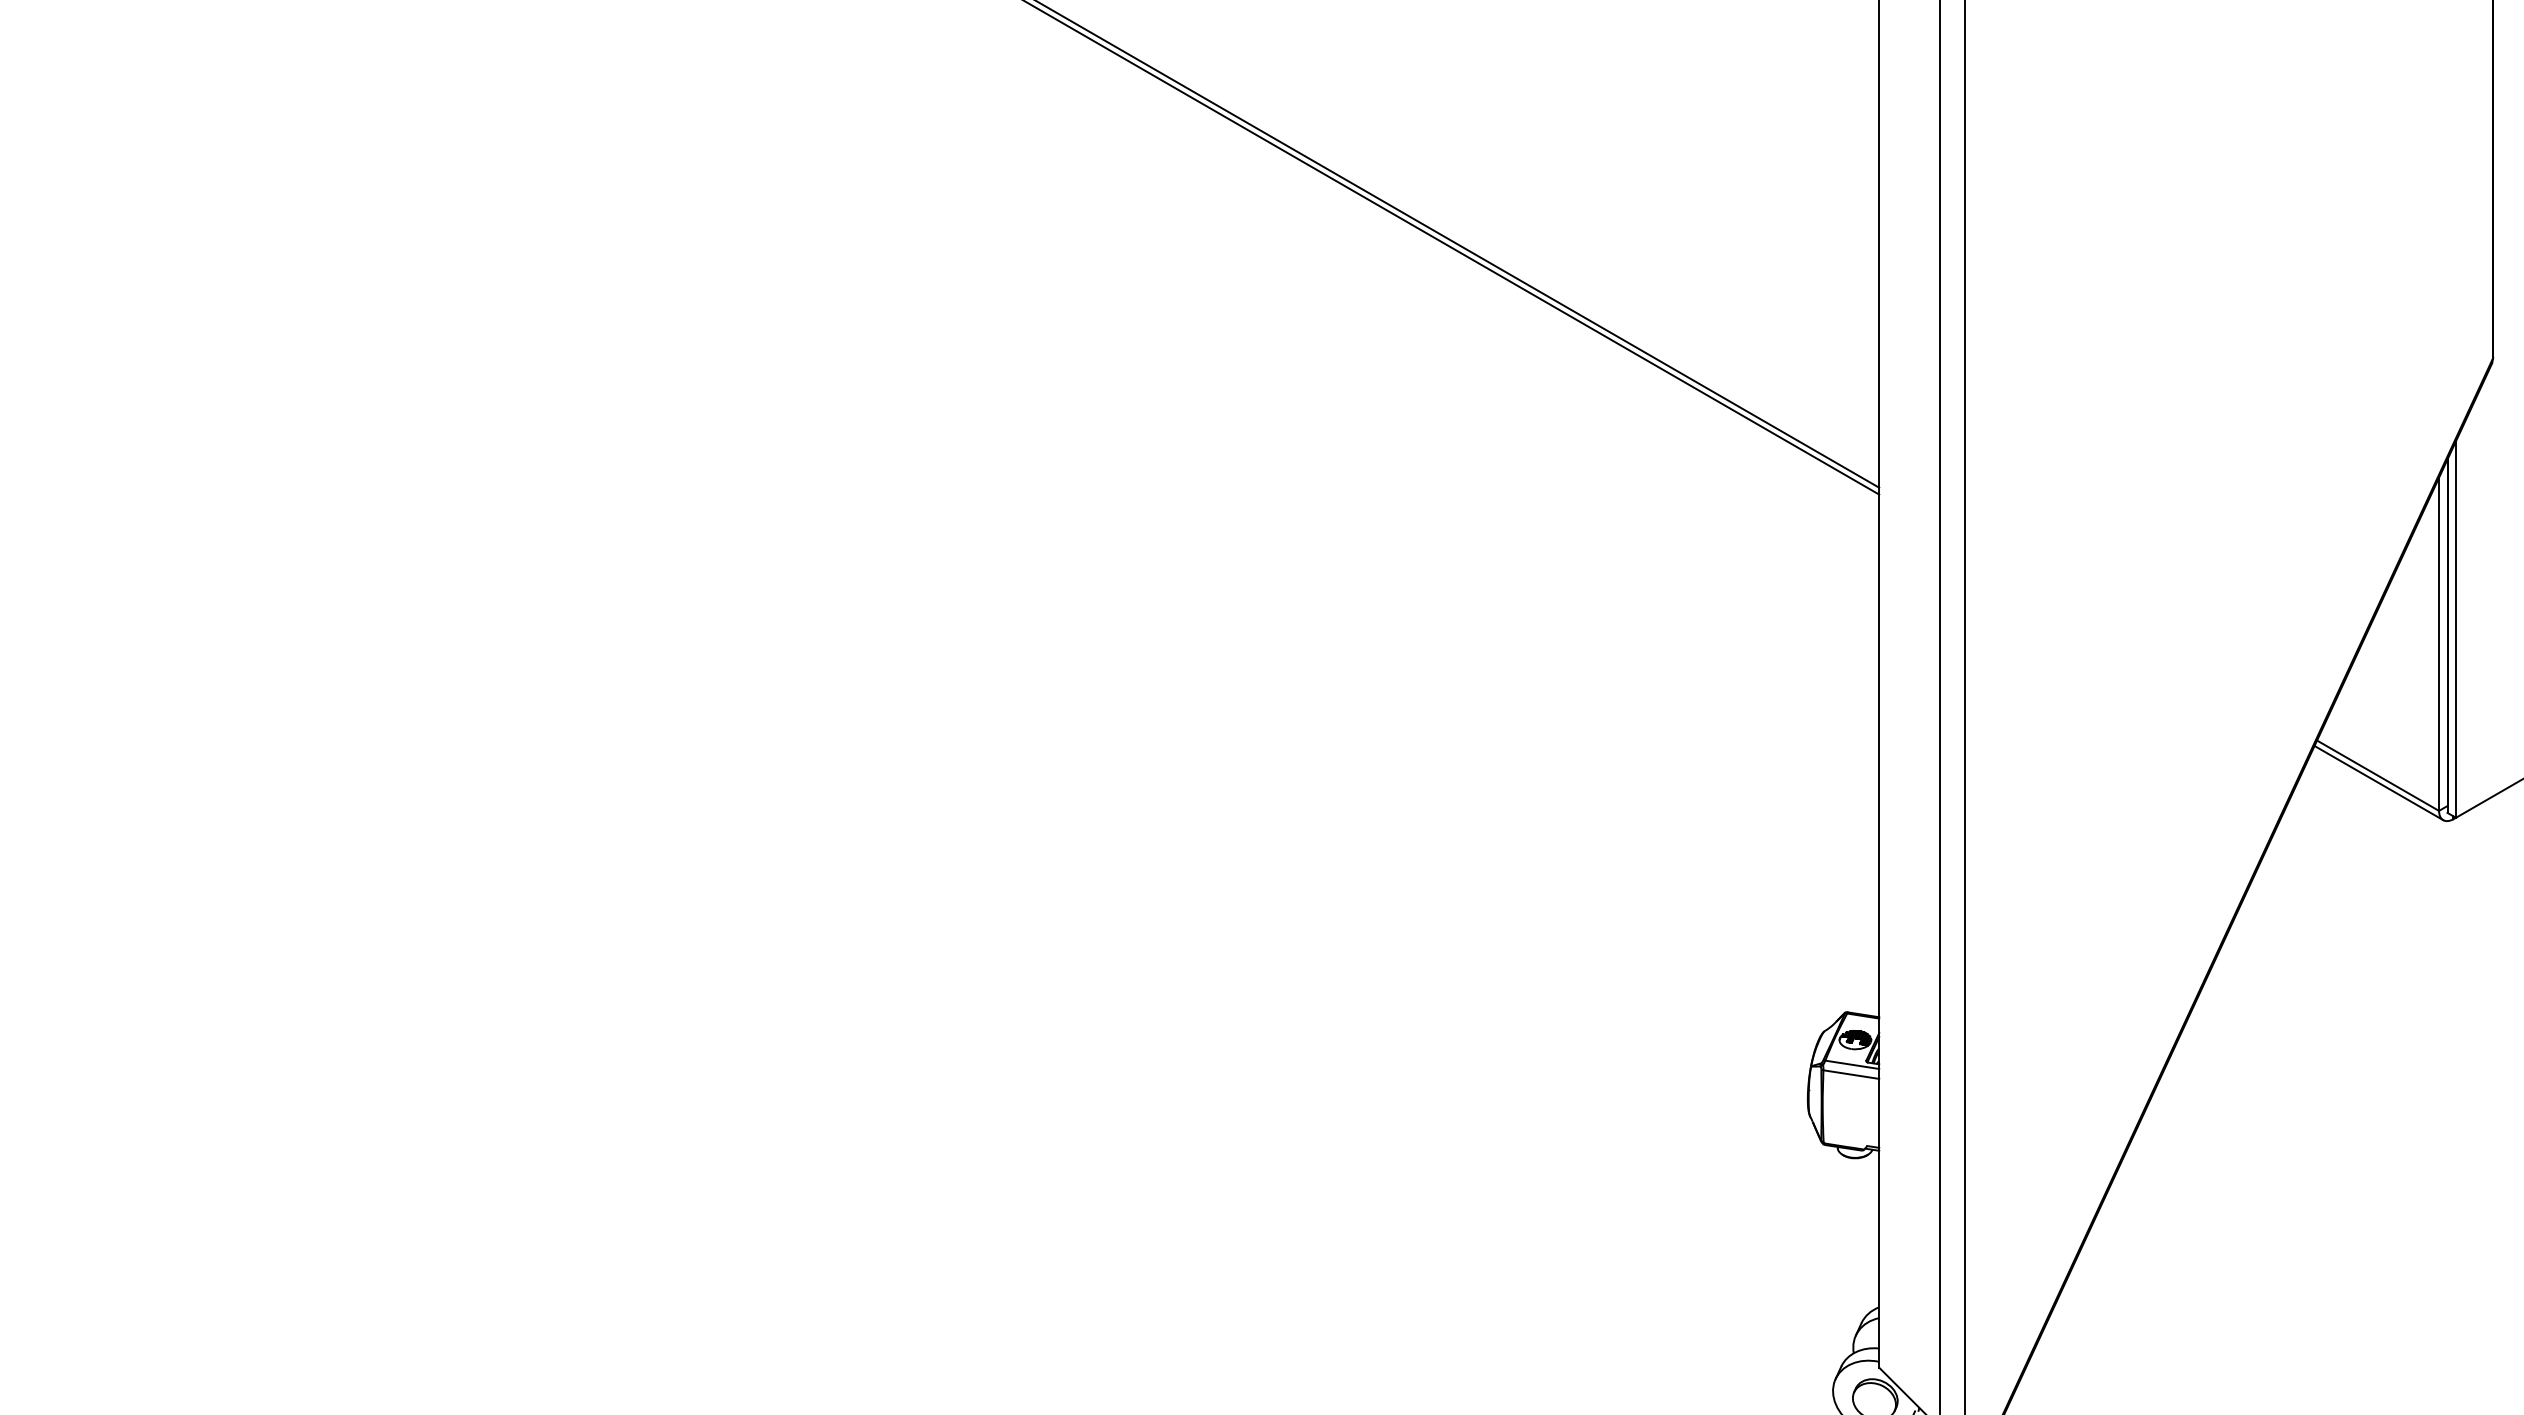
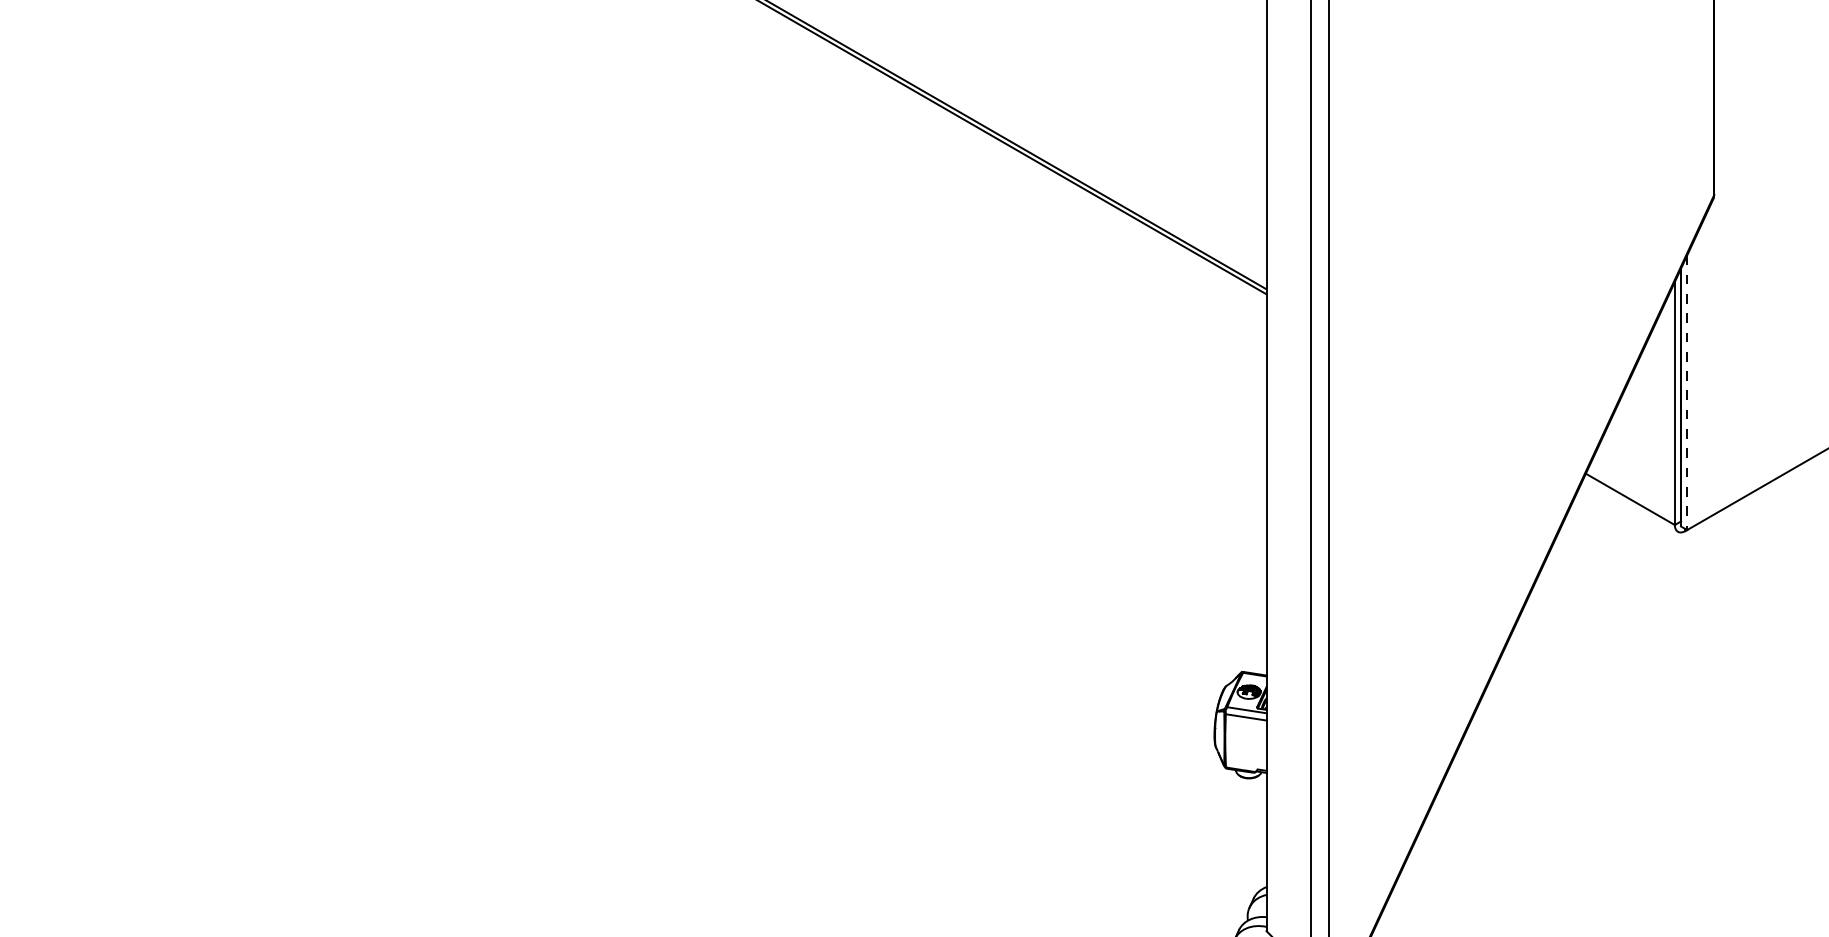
line: (2455, 629) -> (1686, 392), solid -> dashed
line: (2378, 782) -> (1630, 504), removed

